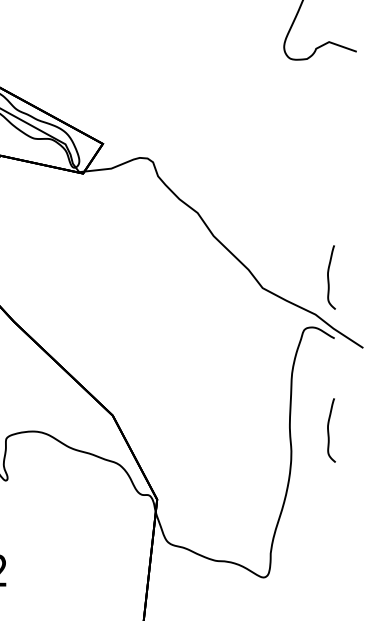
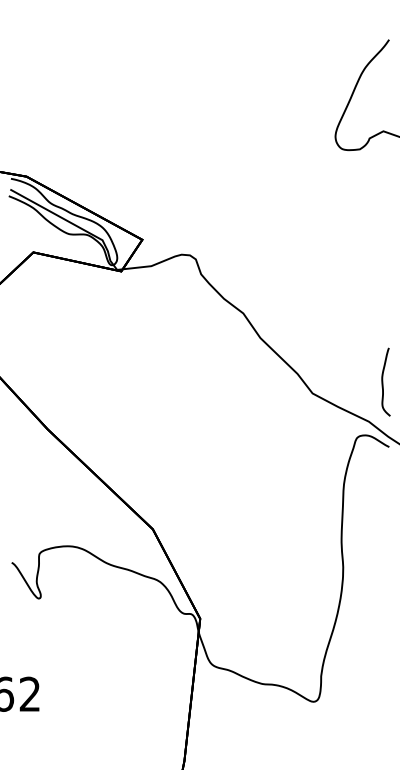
curve: (329, 429) -> (383, 544), removed

